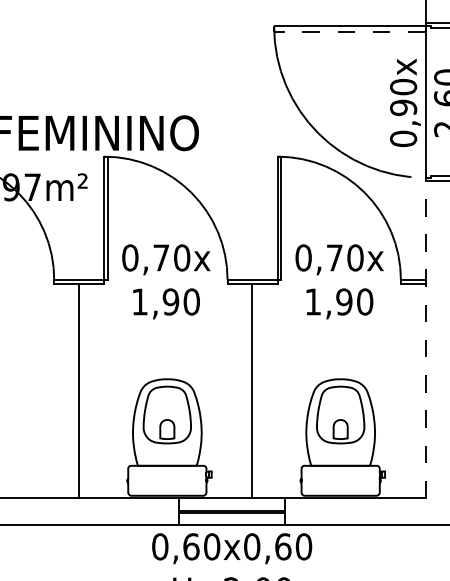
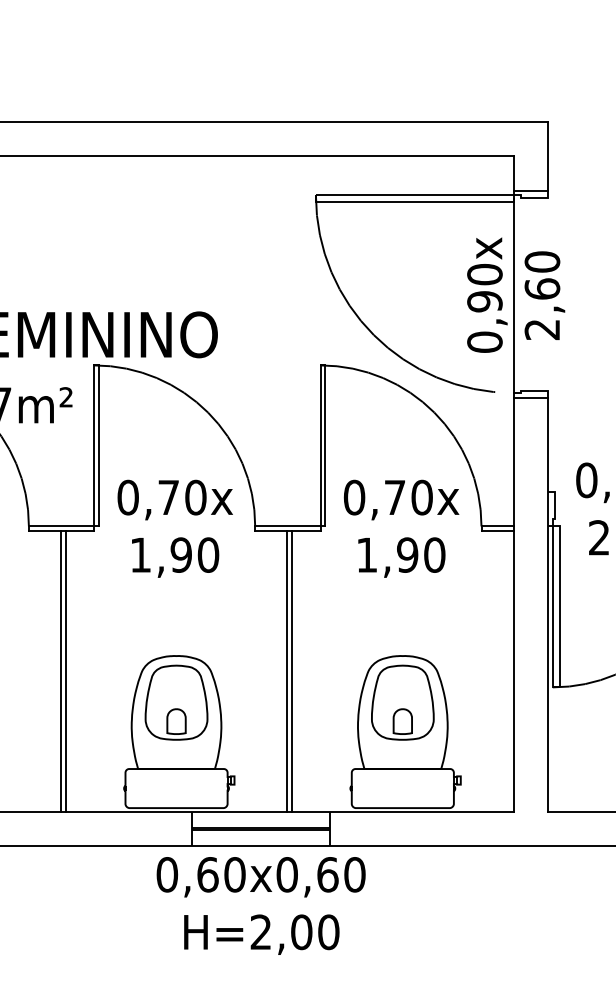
line: (346, 31) -> (410, 202), dashed -> solid
line: (425, 339) -> (513, 604), dashed -> solid
line: (82, 391) -> (65, 671), added
line: (256, 391) -> (292, 671), added

